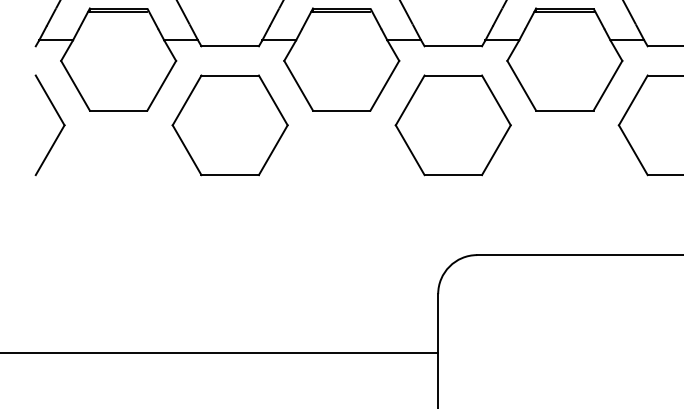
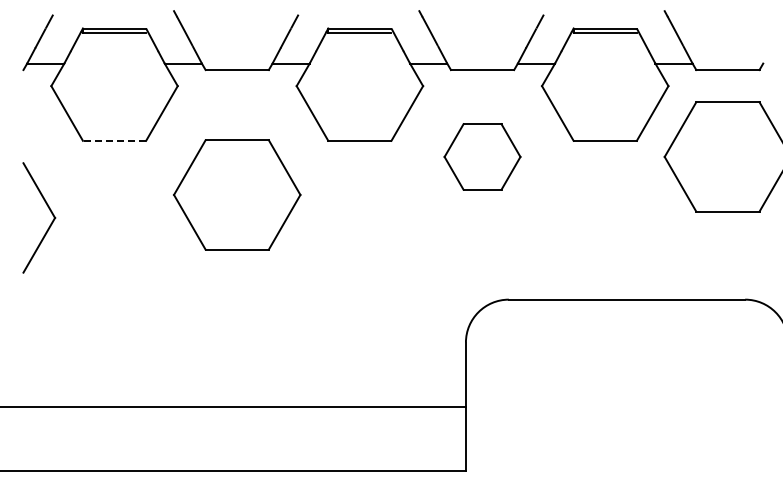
line: (118, 110) -> (114, 140), solid -> dashed
part: (60, 120) -> (50, 212), moved
part: (230, 124) -> (237, 194), moved
part: (453, 124) -> (482, 156), size x0.6

